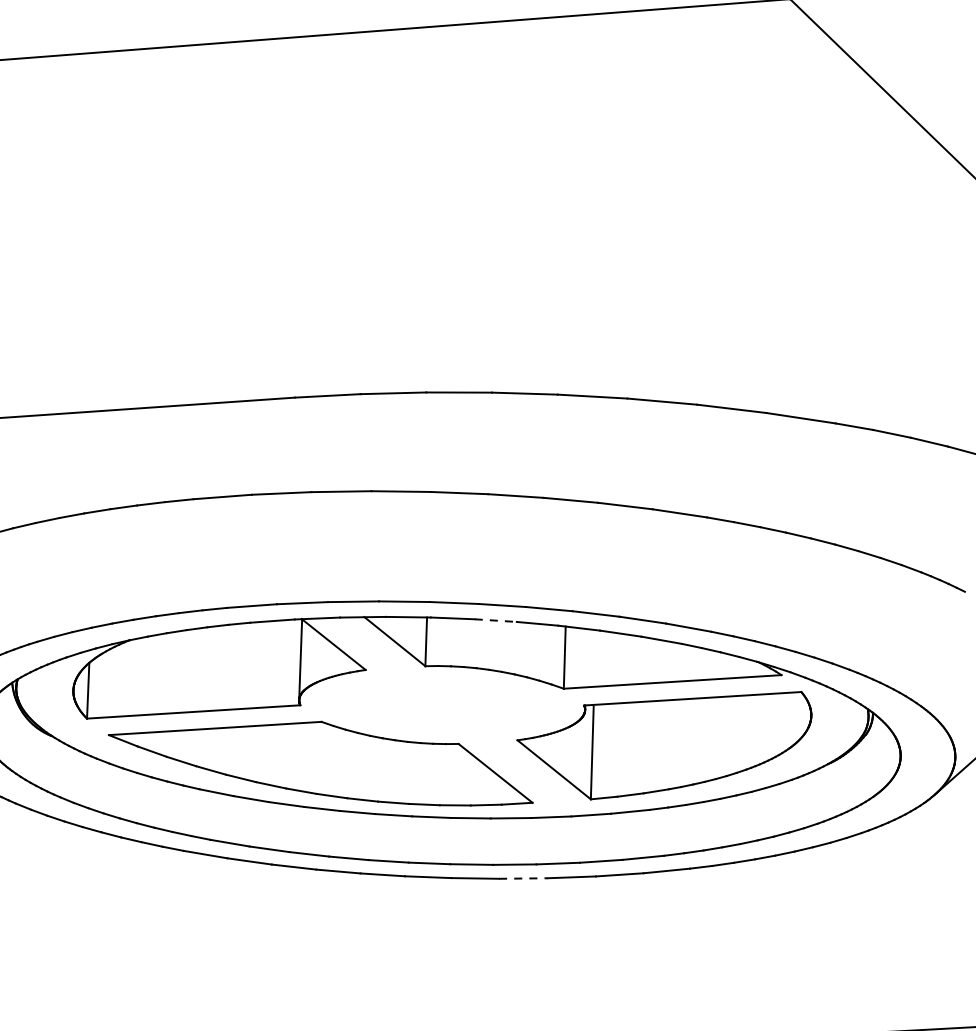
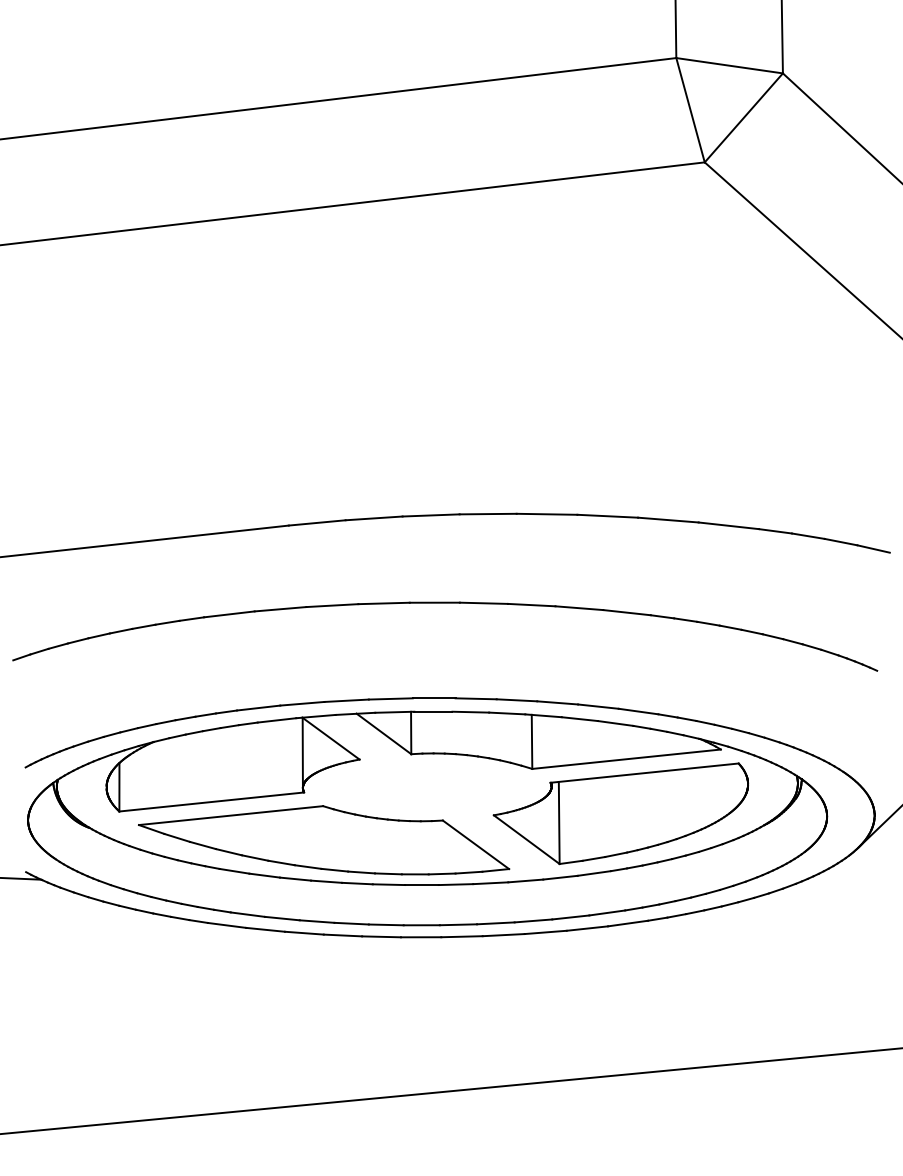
line: (496, 621) -> (471, 712), dashed -> solid
line: (524, 878) -> (504, 935), dashed -> solid

